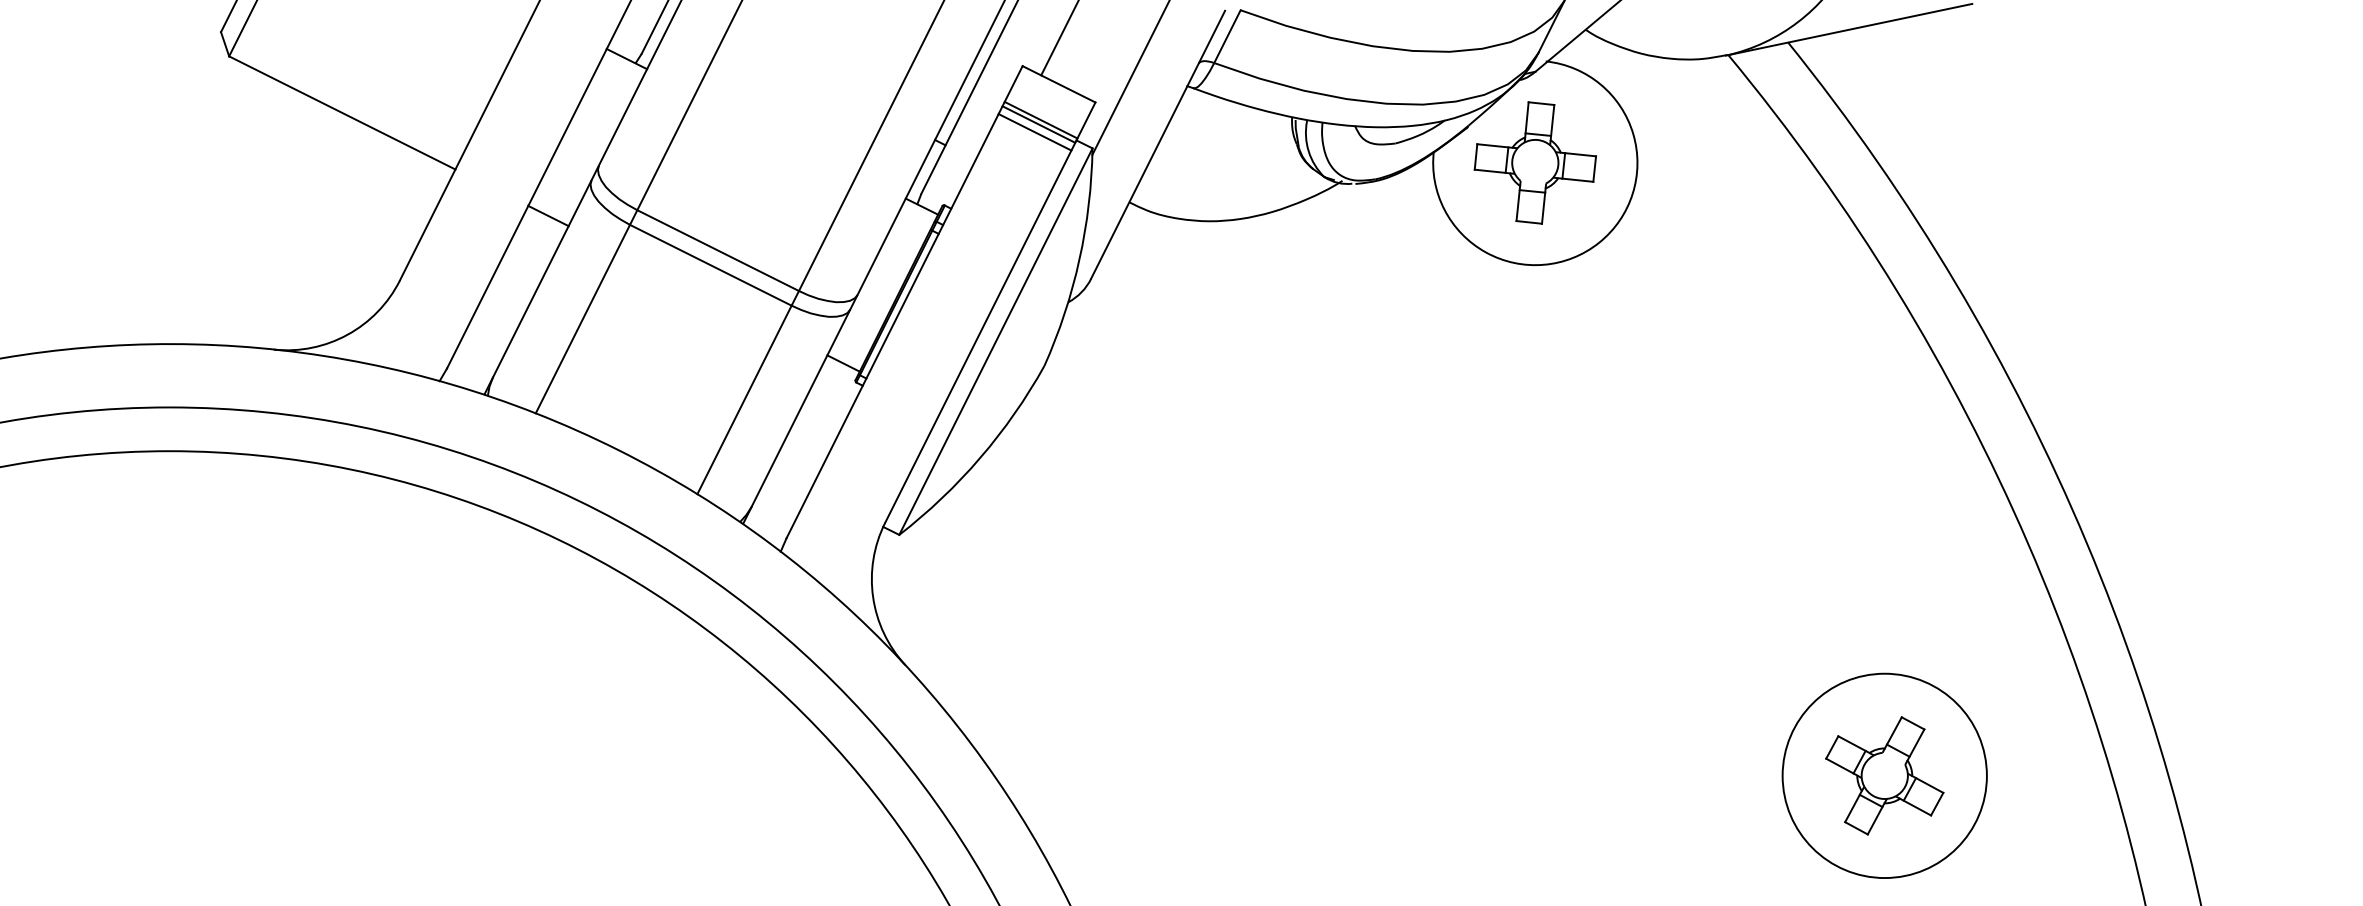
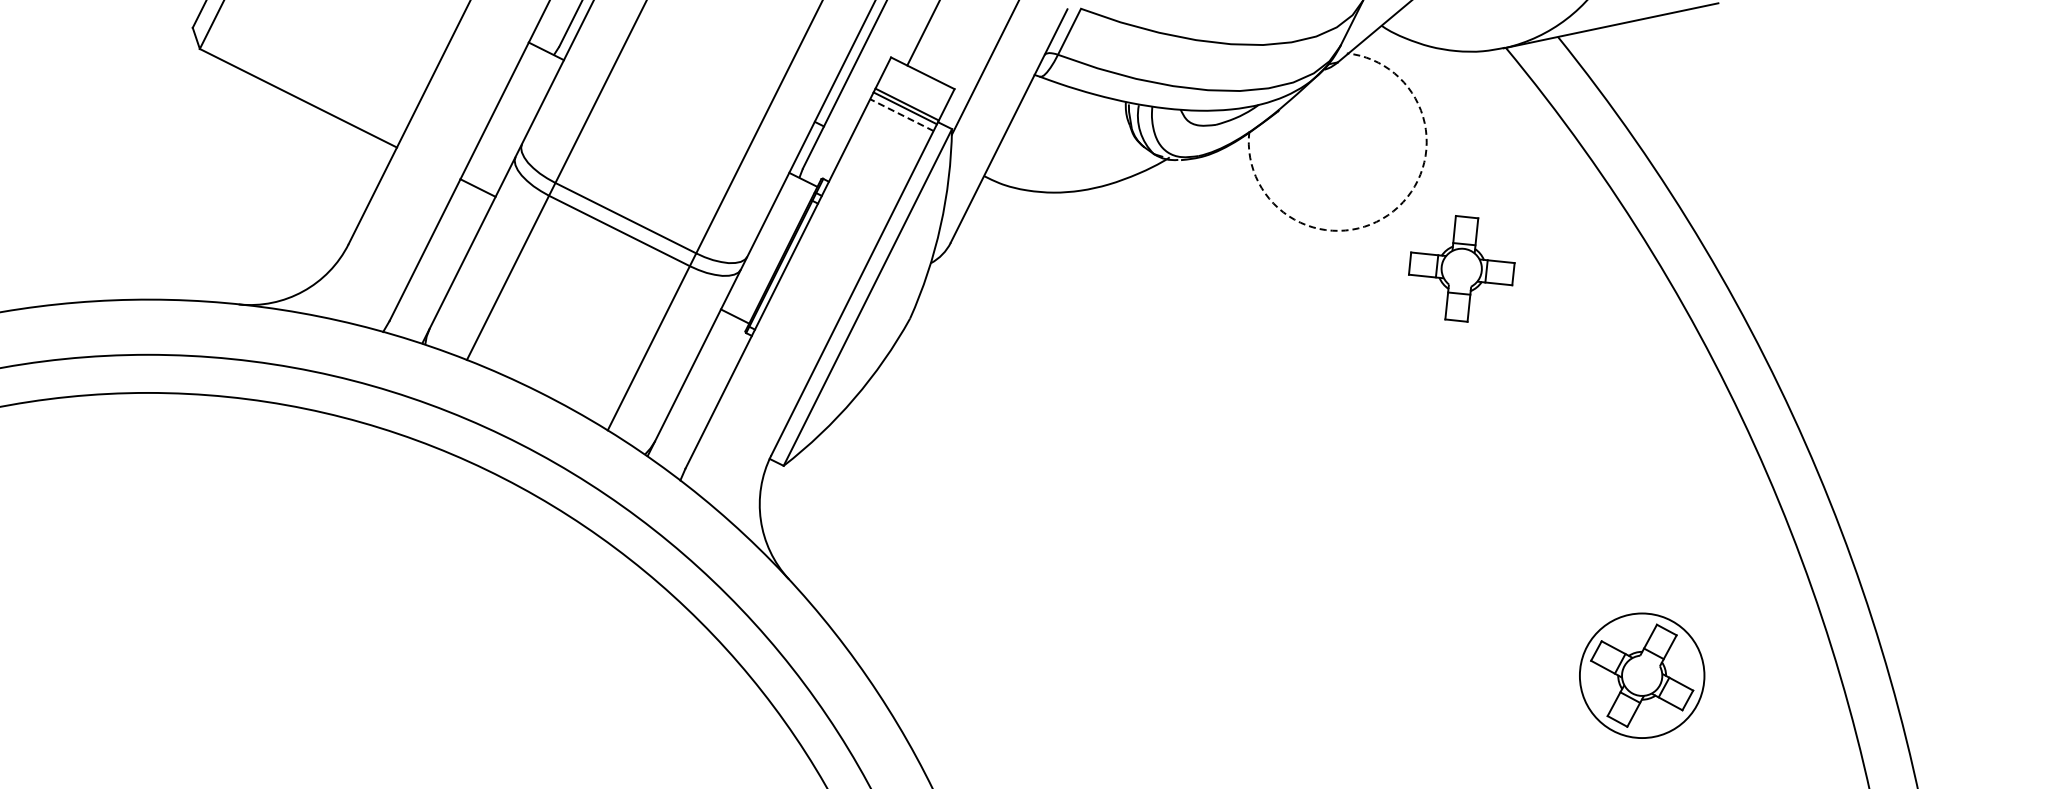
line: (1034, 131) -> (901, 114), solid -> dashed
part: (1535, 162) -> (1461, 268), moved
arc: (1599, 242) -> (1393, 211), solid -> dashed
circle: (1885, 775) -> (1642, 675), size x0.7

